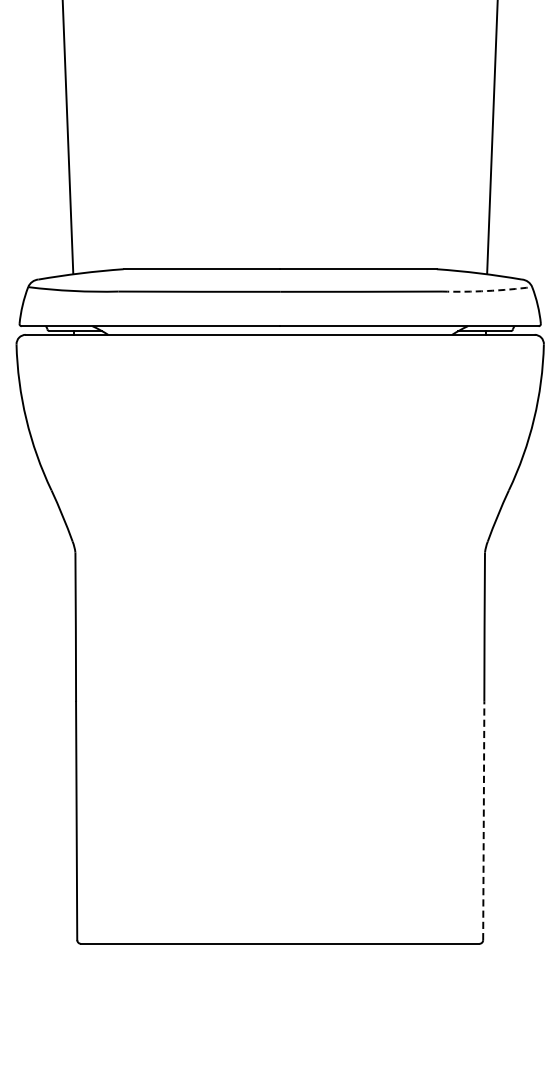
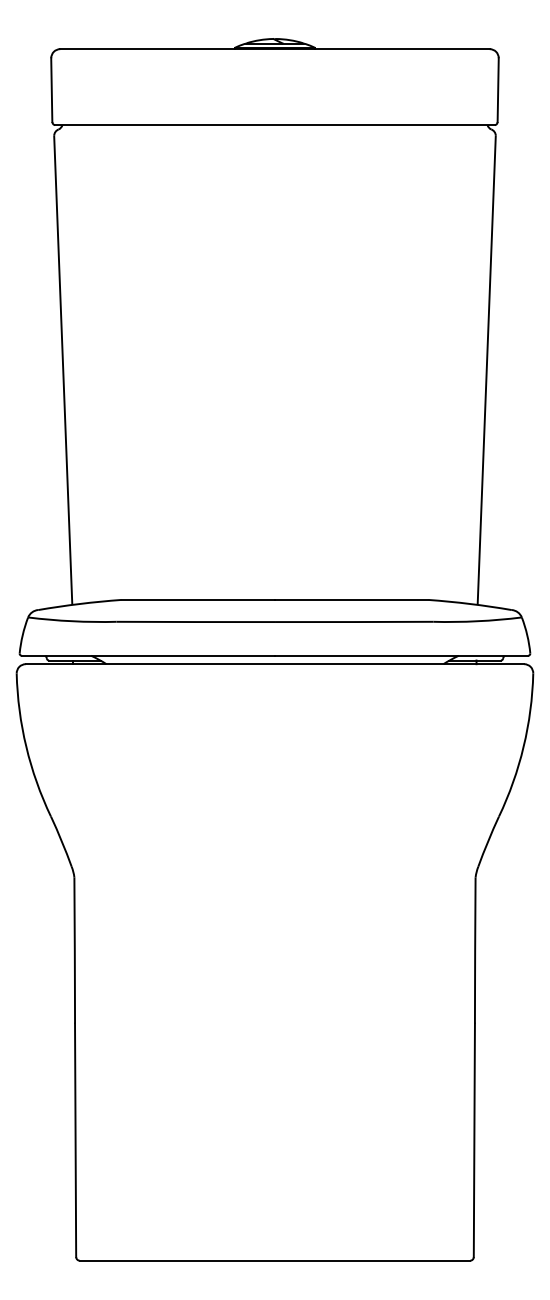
arc: (486, 291) -> (477, 621), dashed -> solid
line: (483, 821) -> (474, 1140), dashed -> solid

